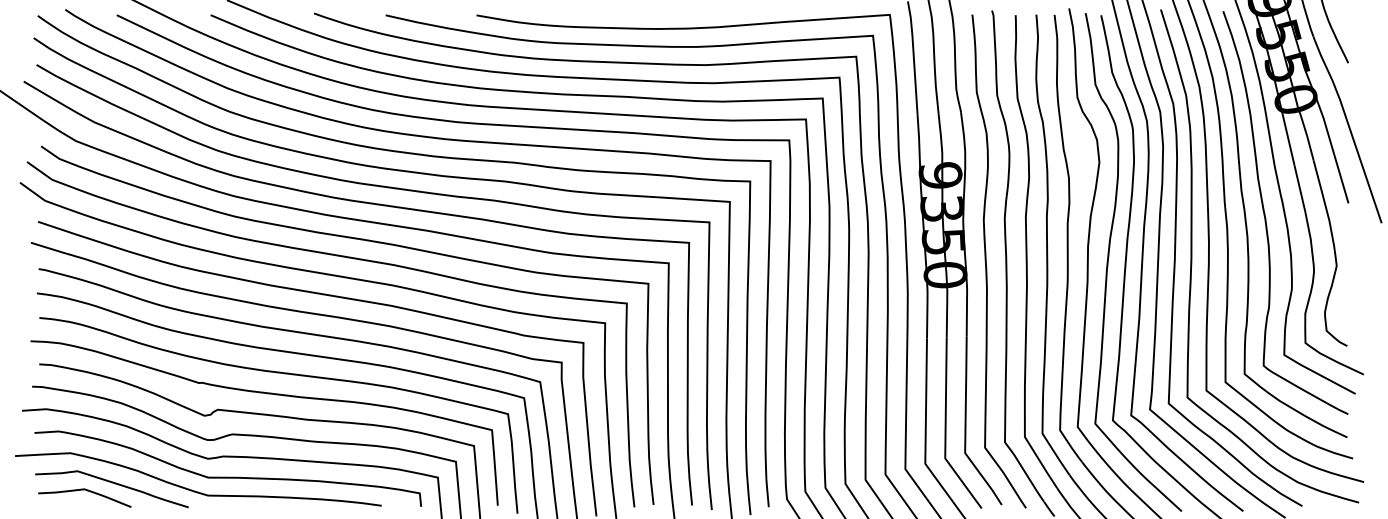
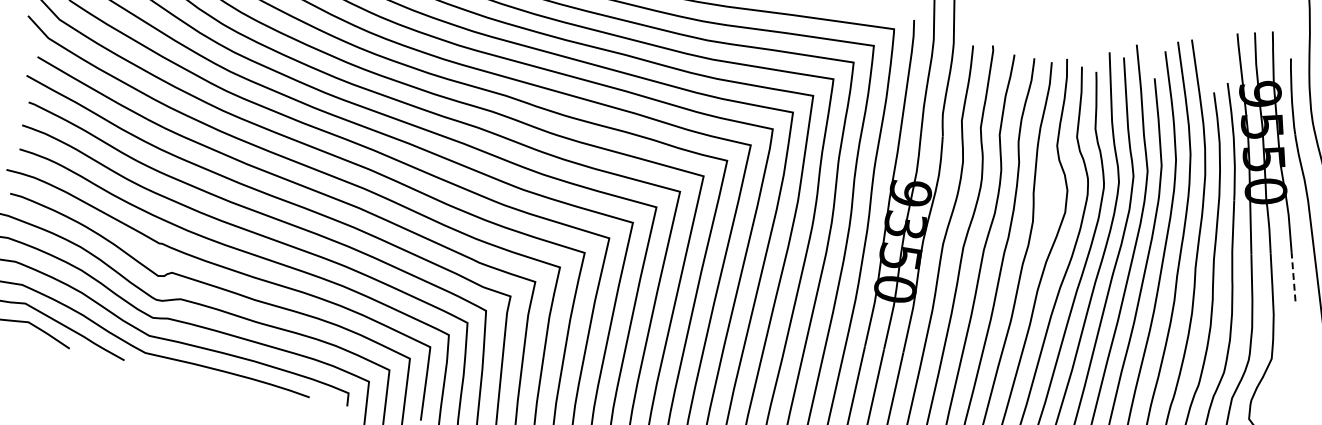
line: (1341, 178) -> (1293, 276), solid -> dashed

